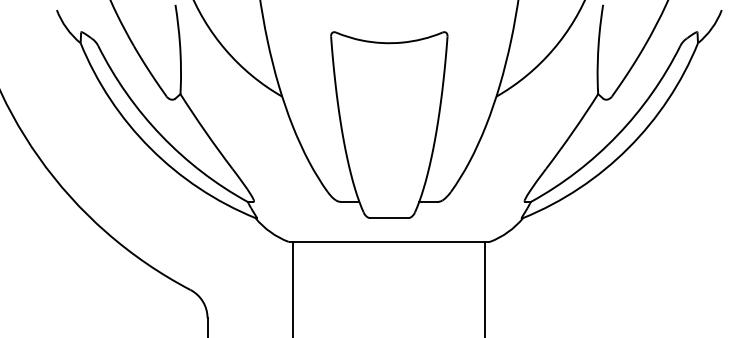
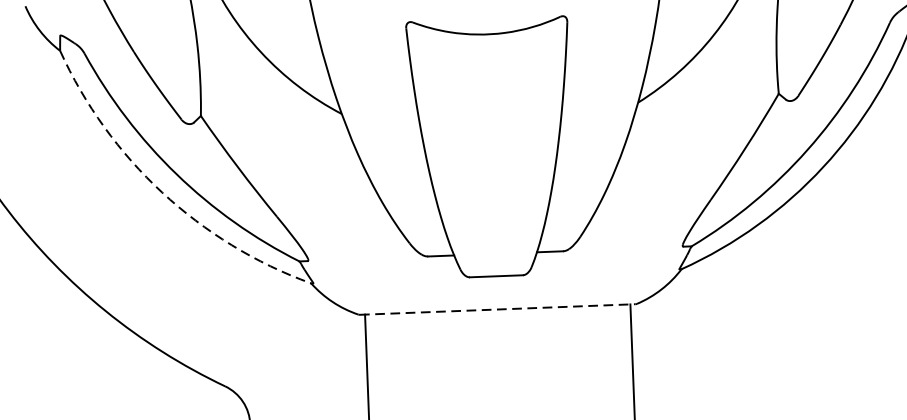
arc: (150, 148) -> (162, 192), solid -> dashed
line: (389, 242) -> (497, 310), solid -> dashed

